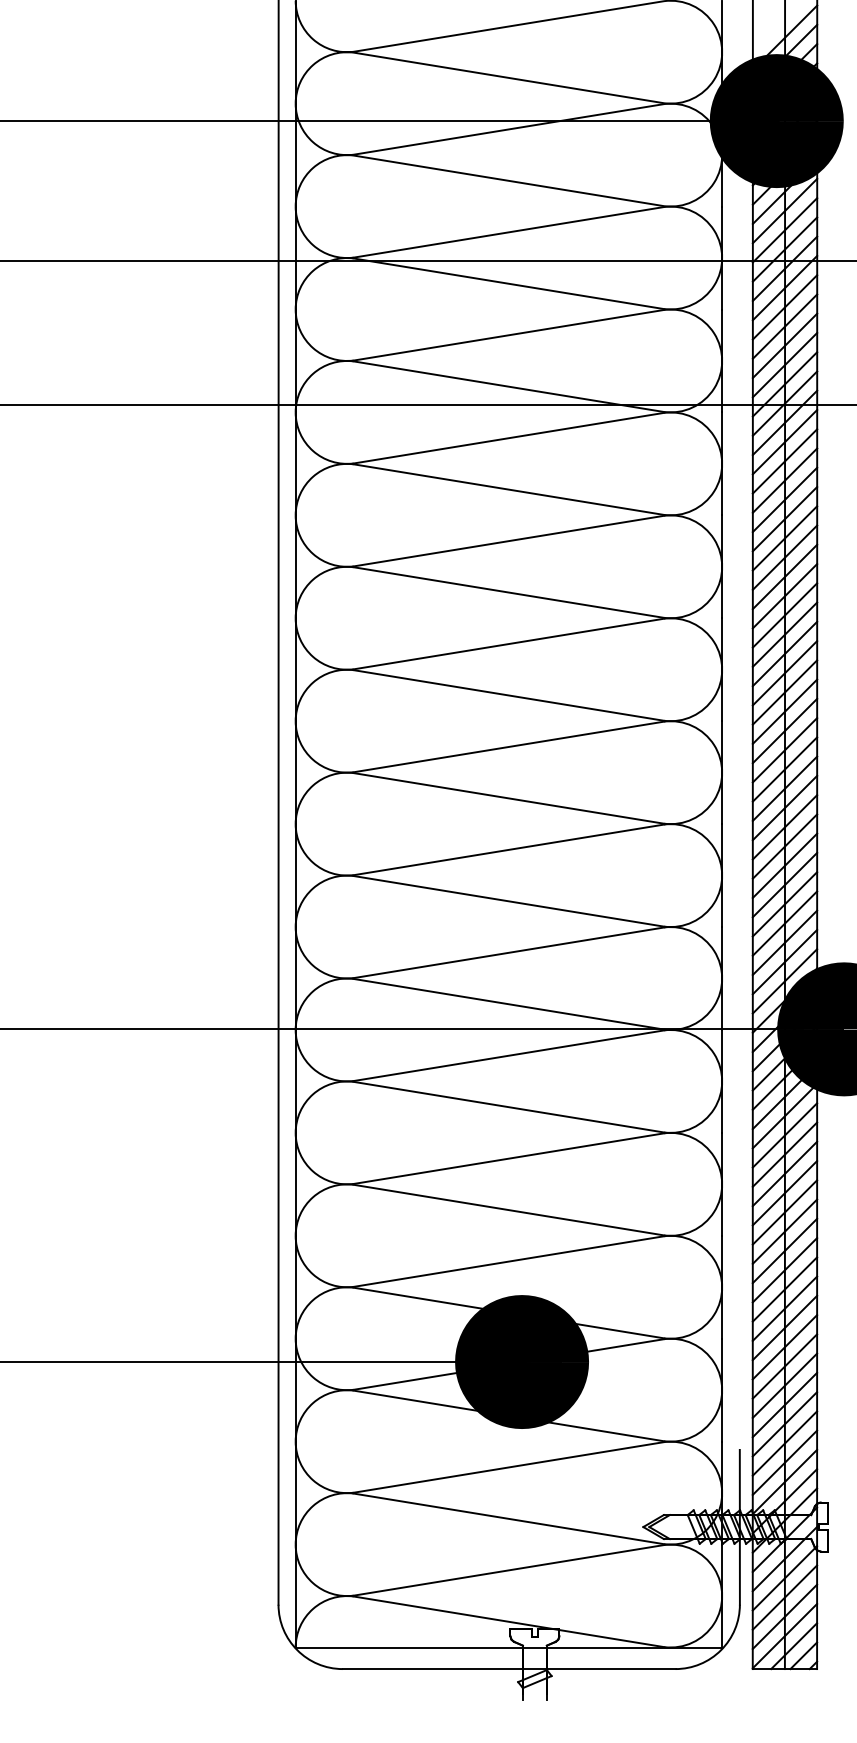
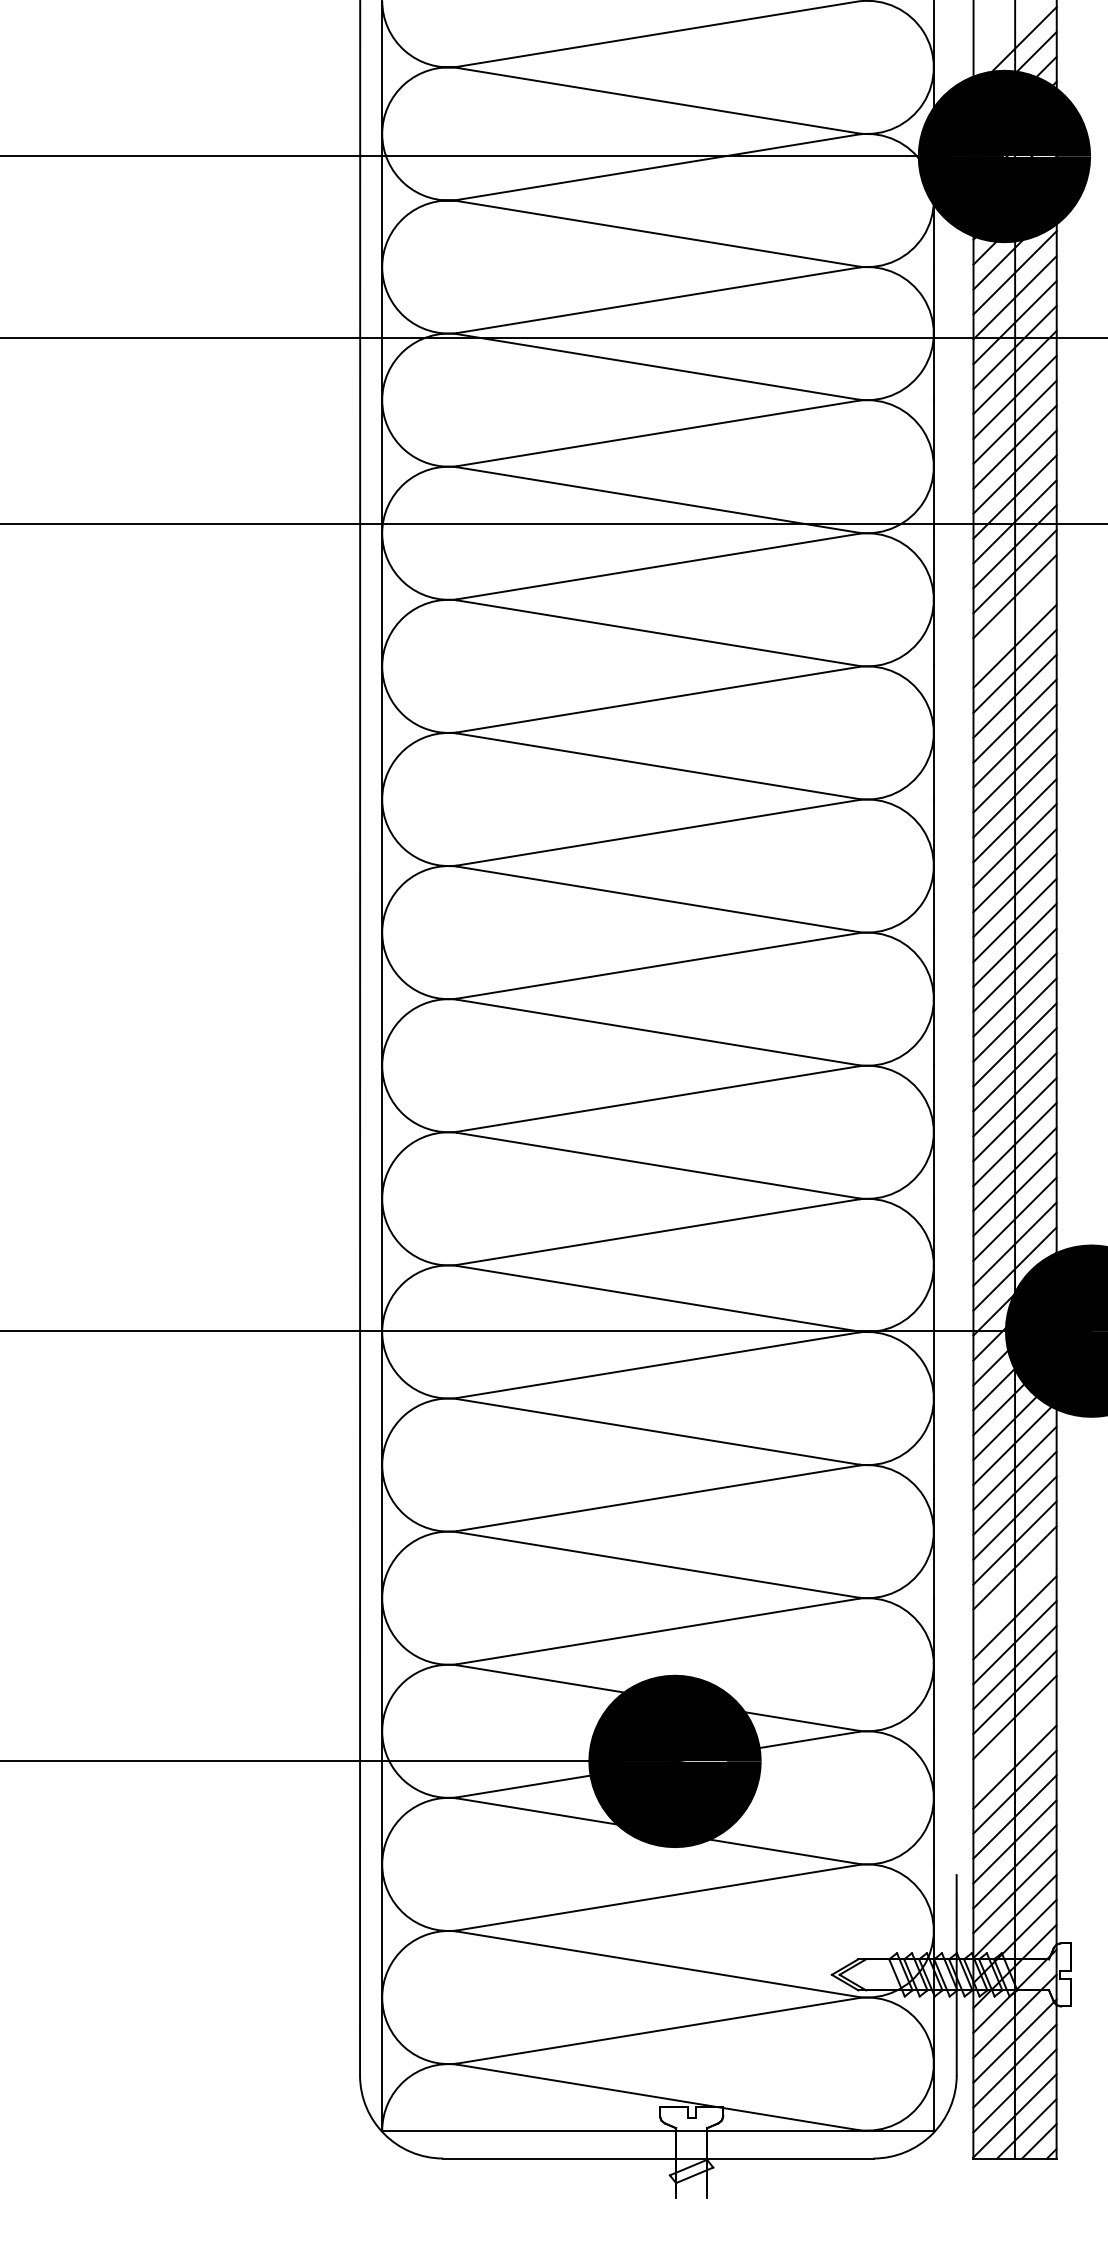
line: (784, 480) -> (1014, 621), removed
line: (784, 1231) -> (1014, 1592), removed
line: (784, 1346) -> (1014, 1741), removed

